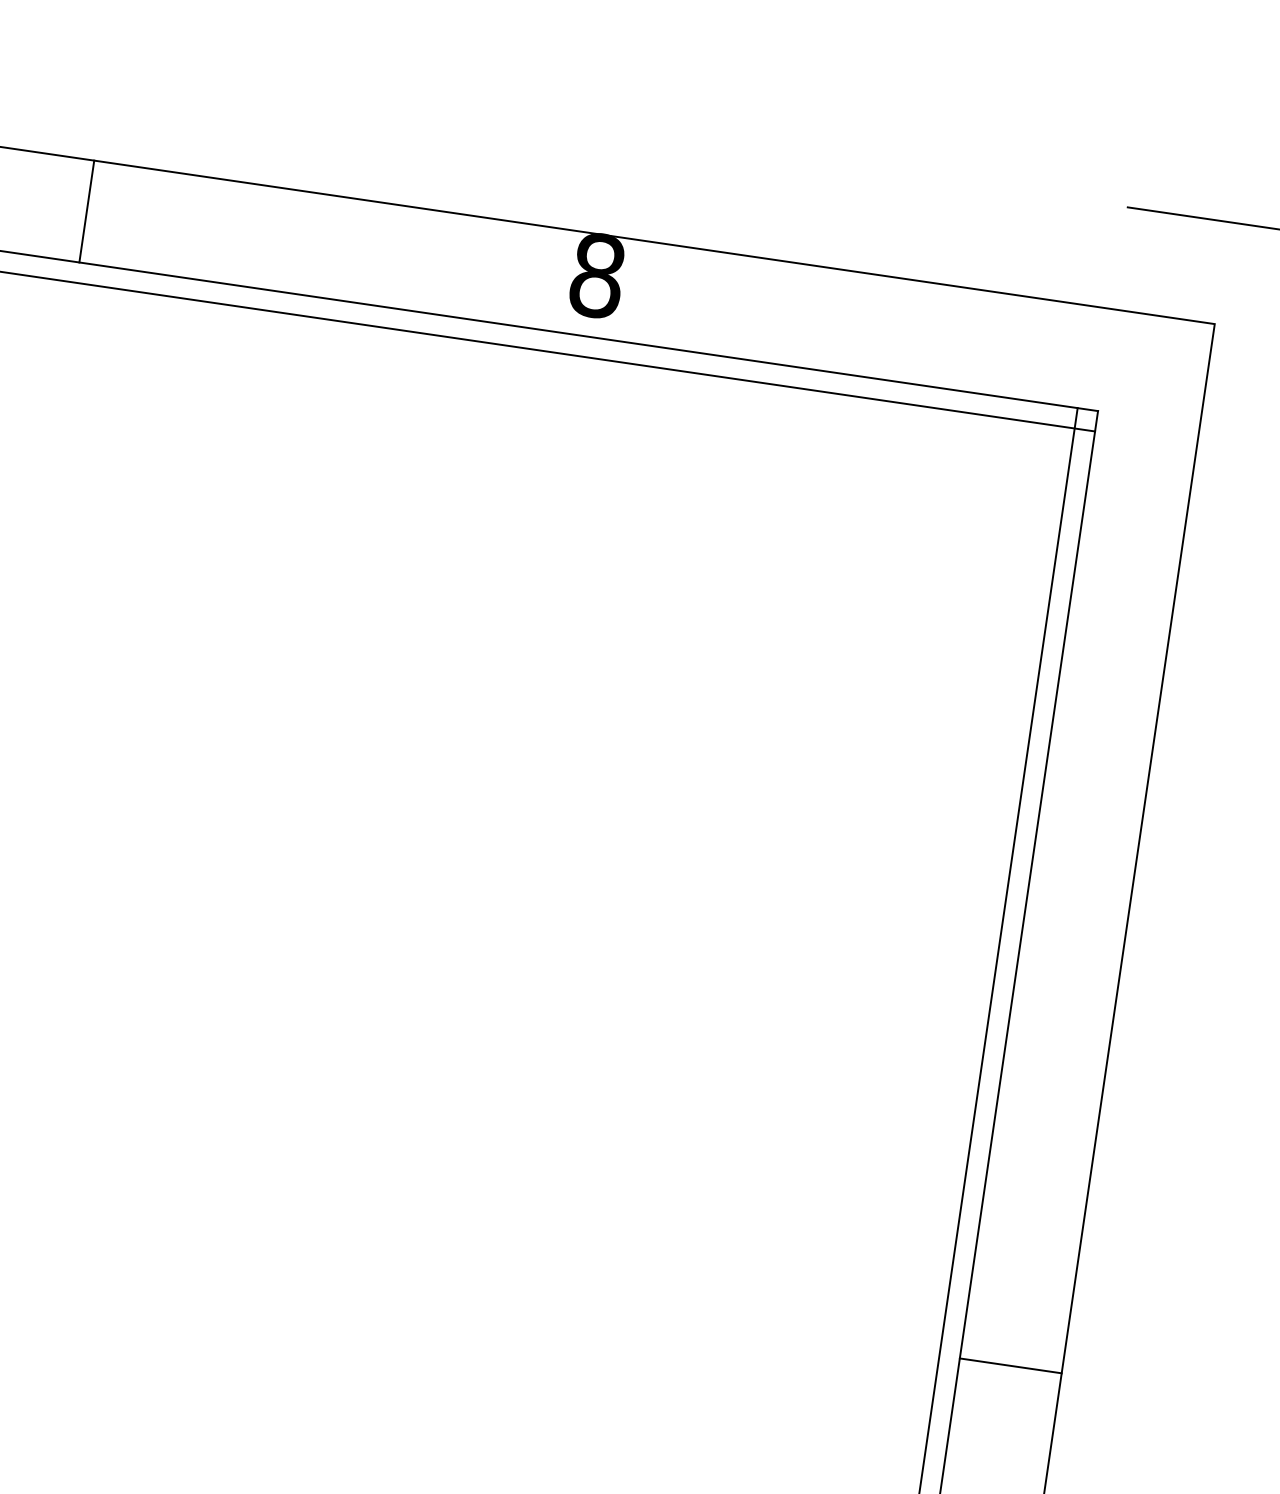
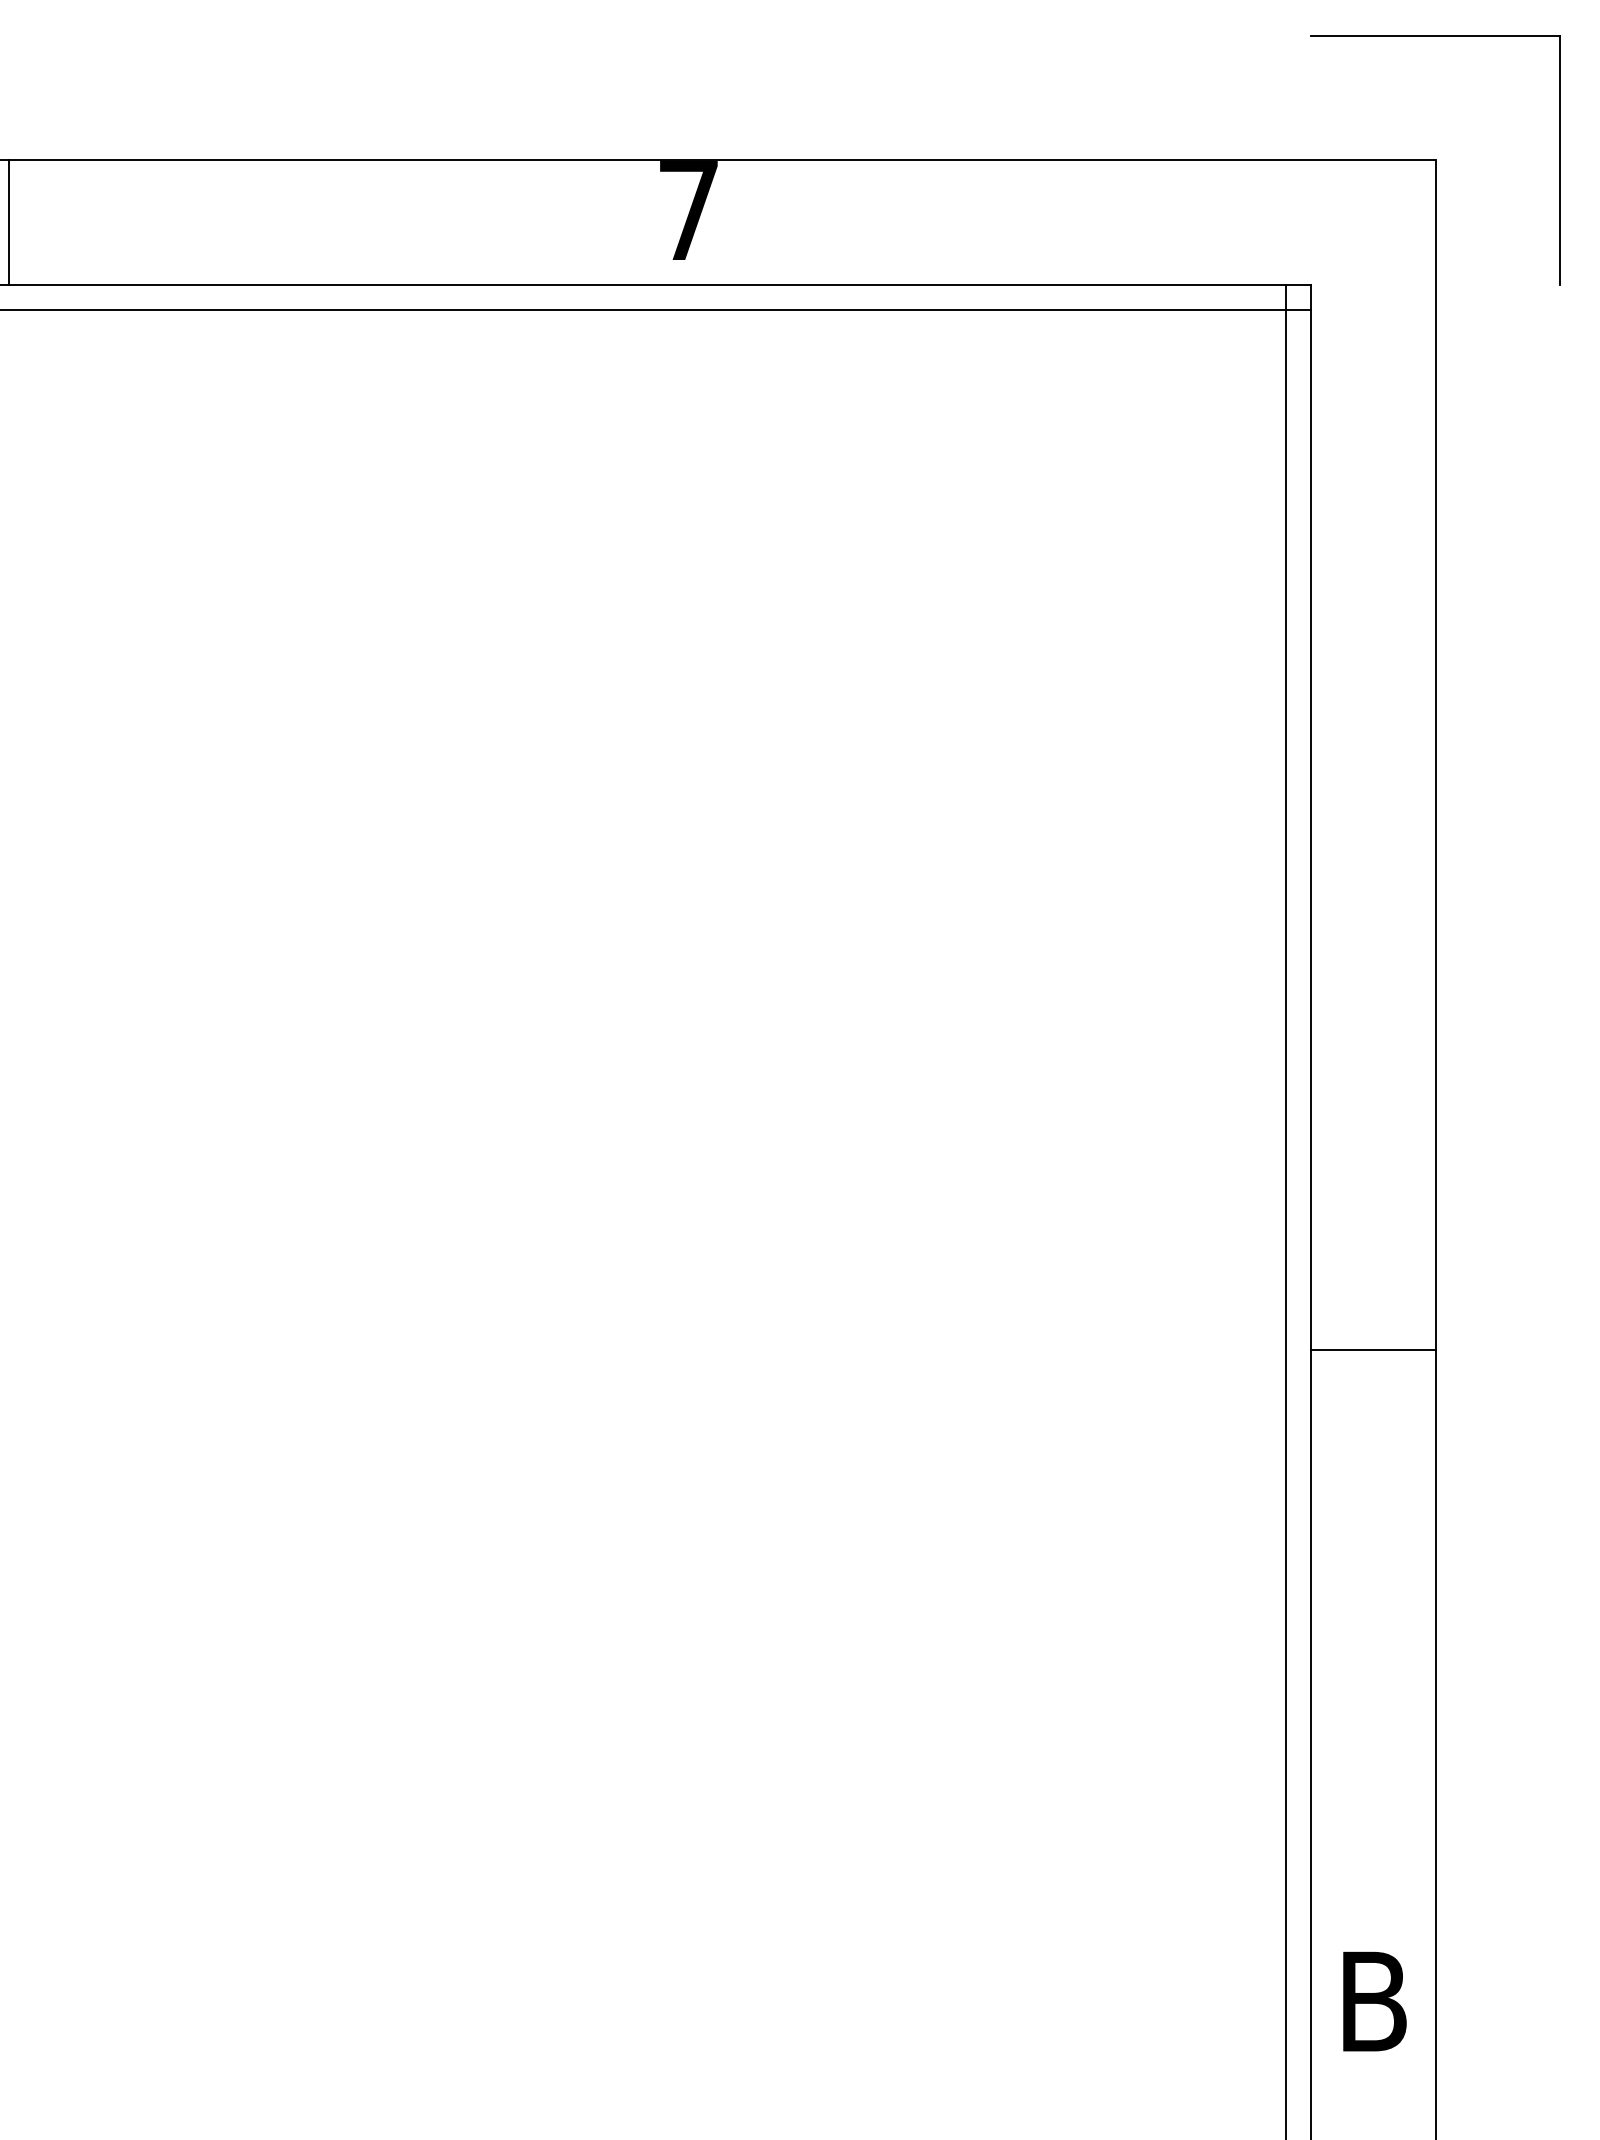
line: (87, 211) -> (9, 222), moved
text: (597, 275) -> (688, 209), 8 -> 7
line: (1010, 1365) -> (1373, 1349), moved

